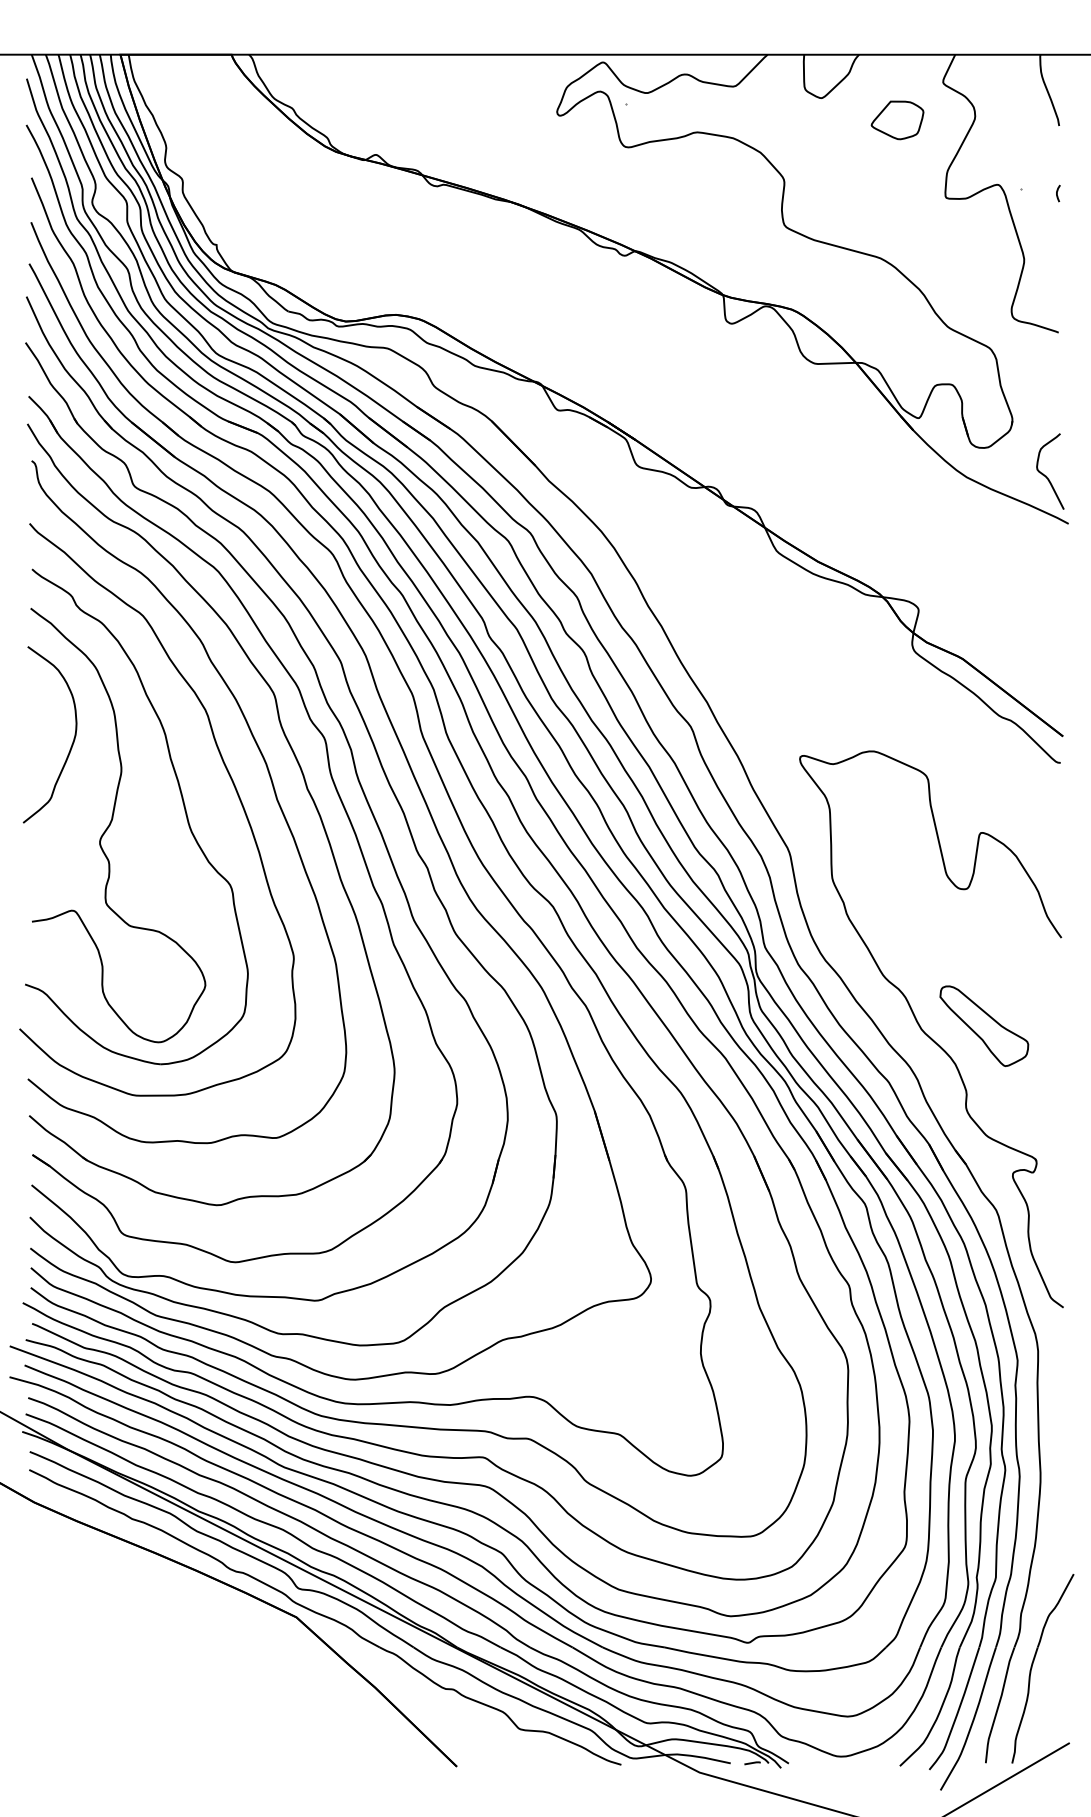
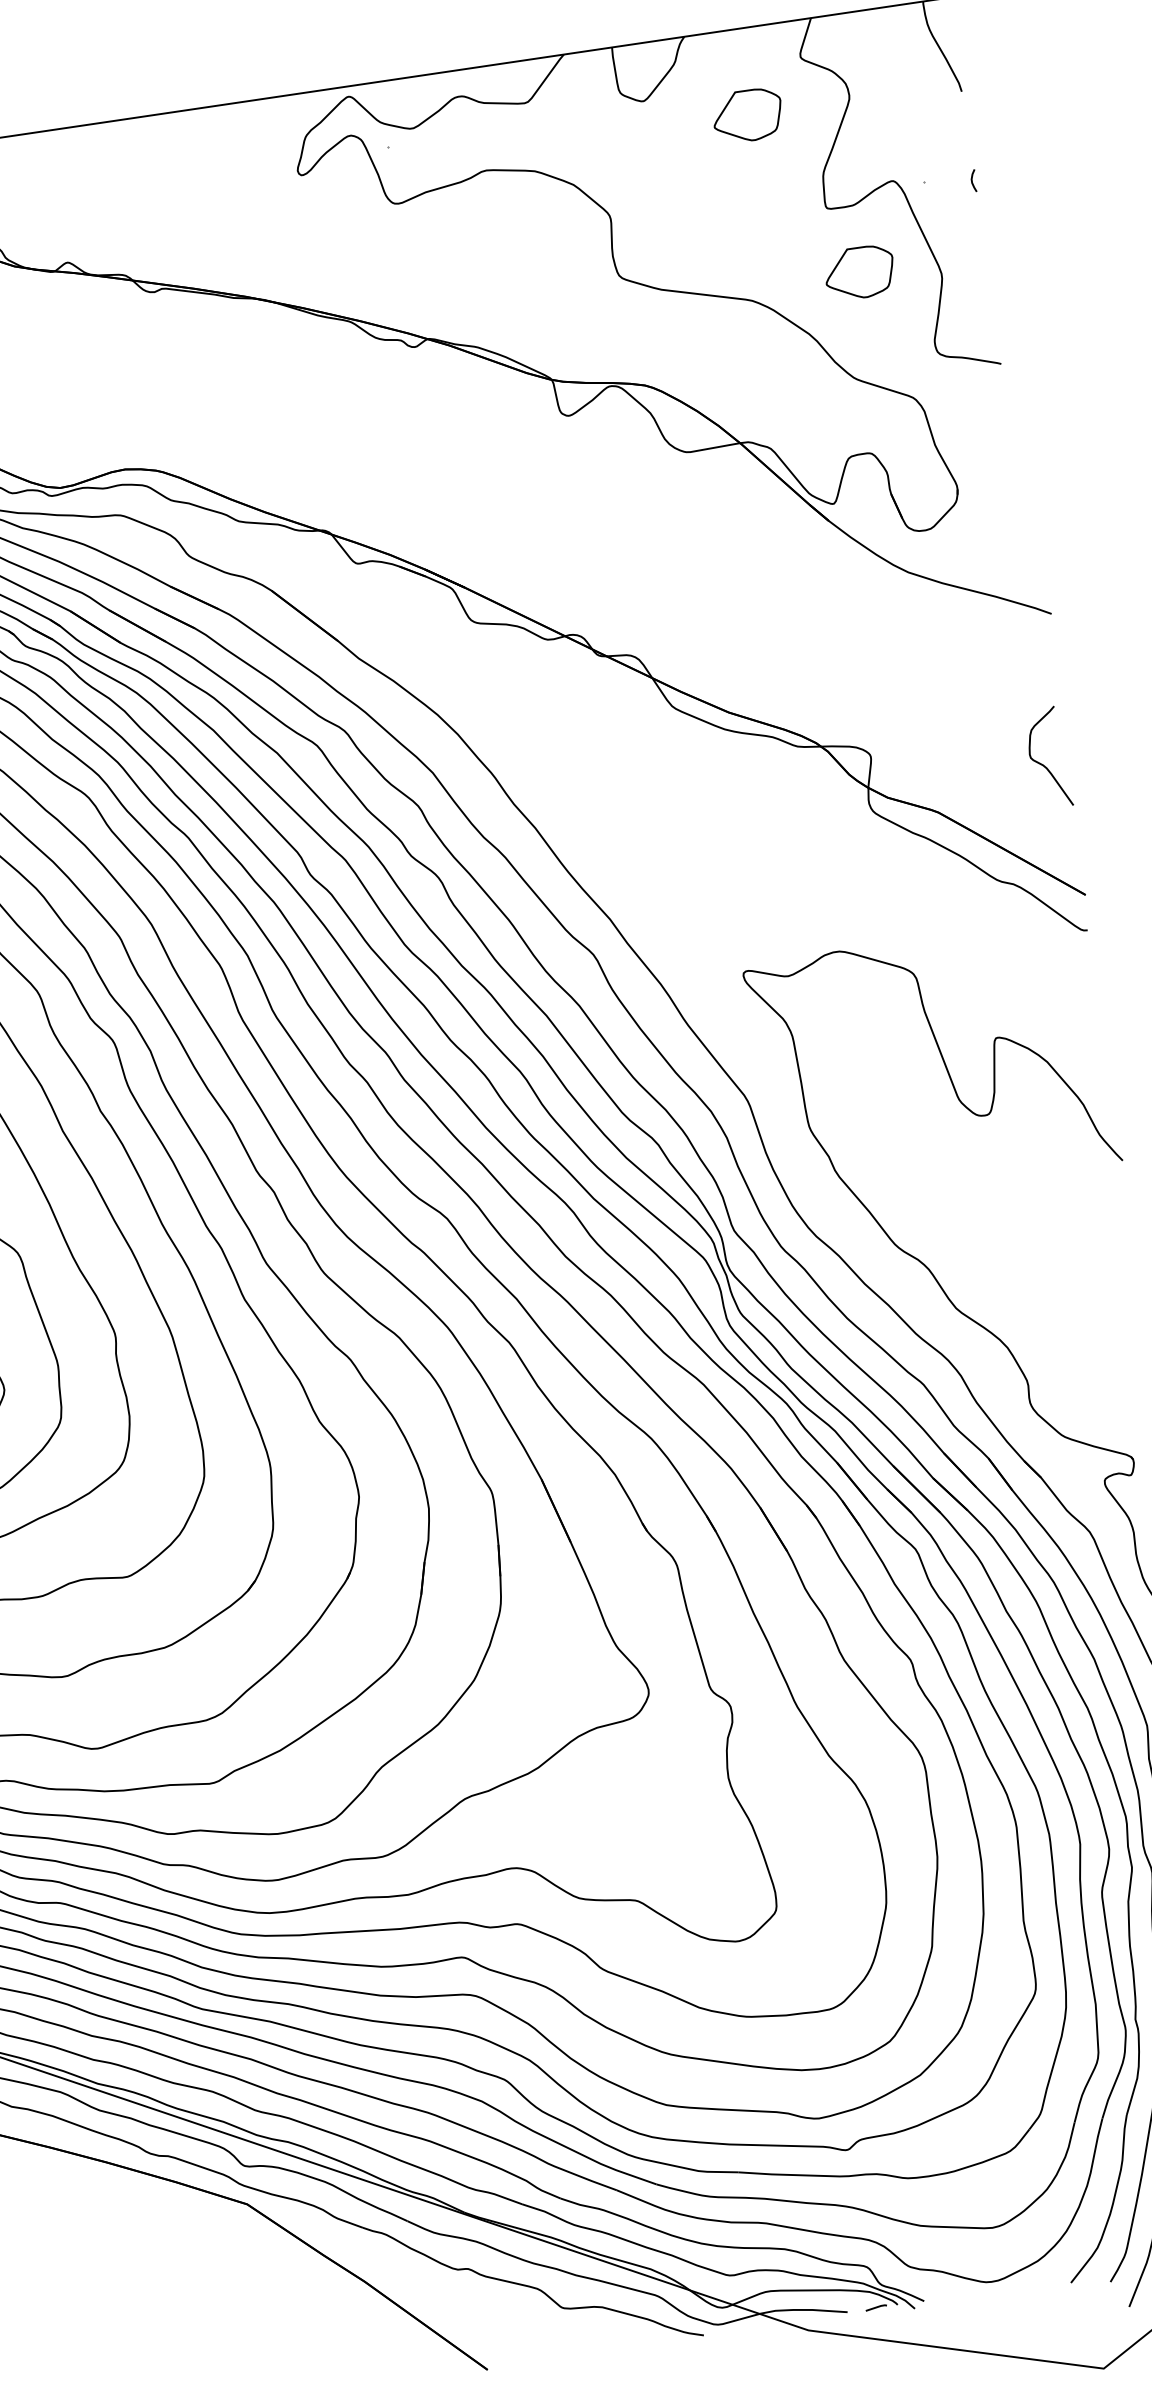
part: (963, 249) -> (859, 272), added
curve: (1046, 475) -> (1043, 763), moved
part: (984, 1025) -> (1038, 1290), removed

